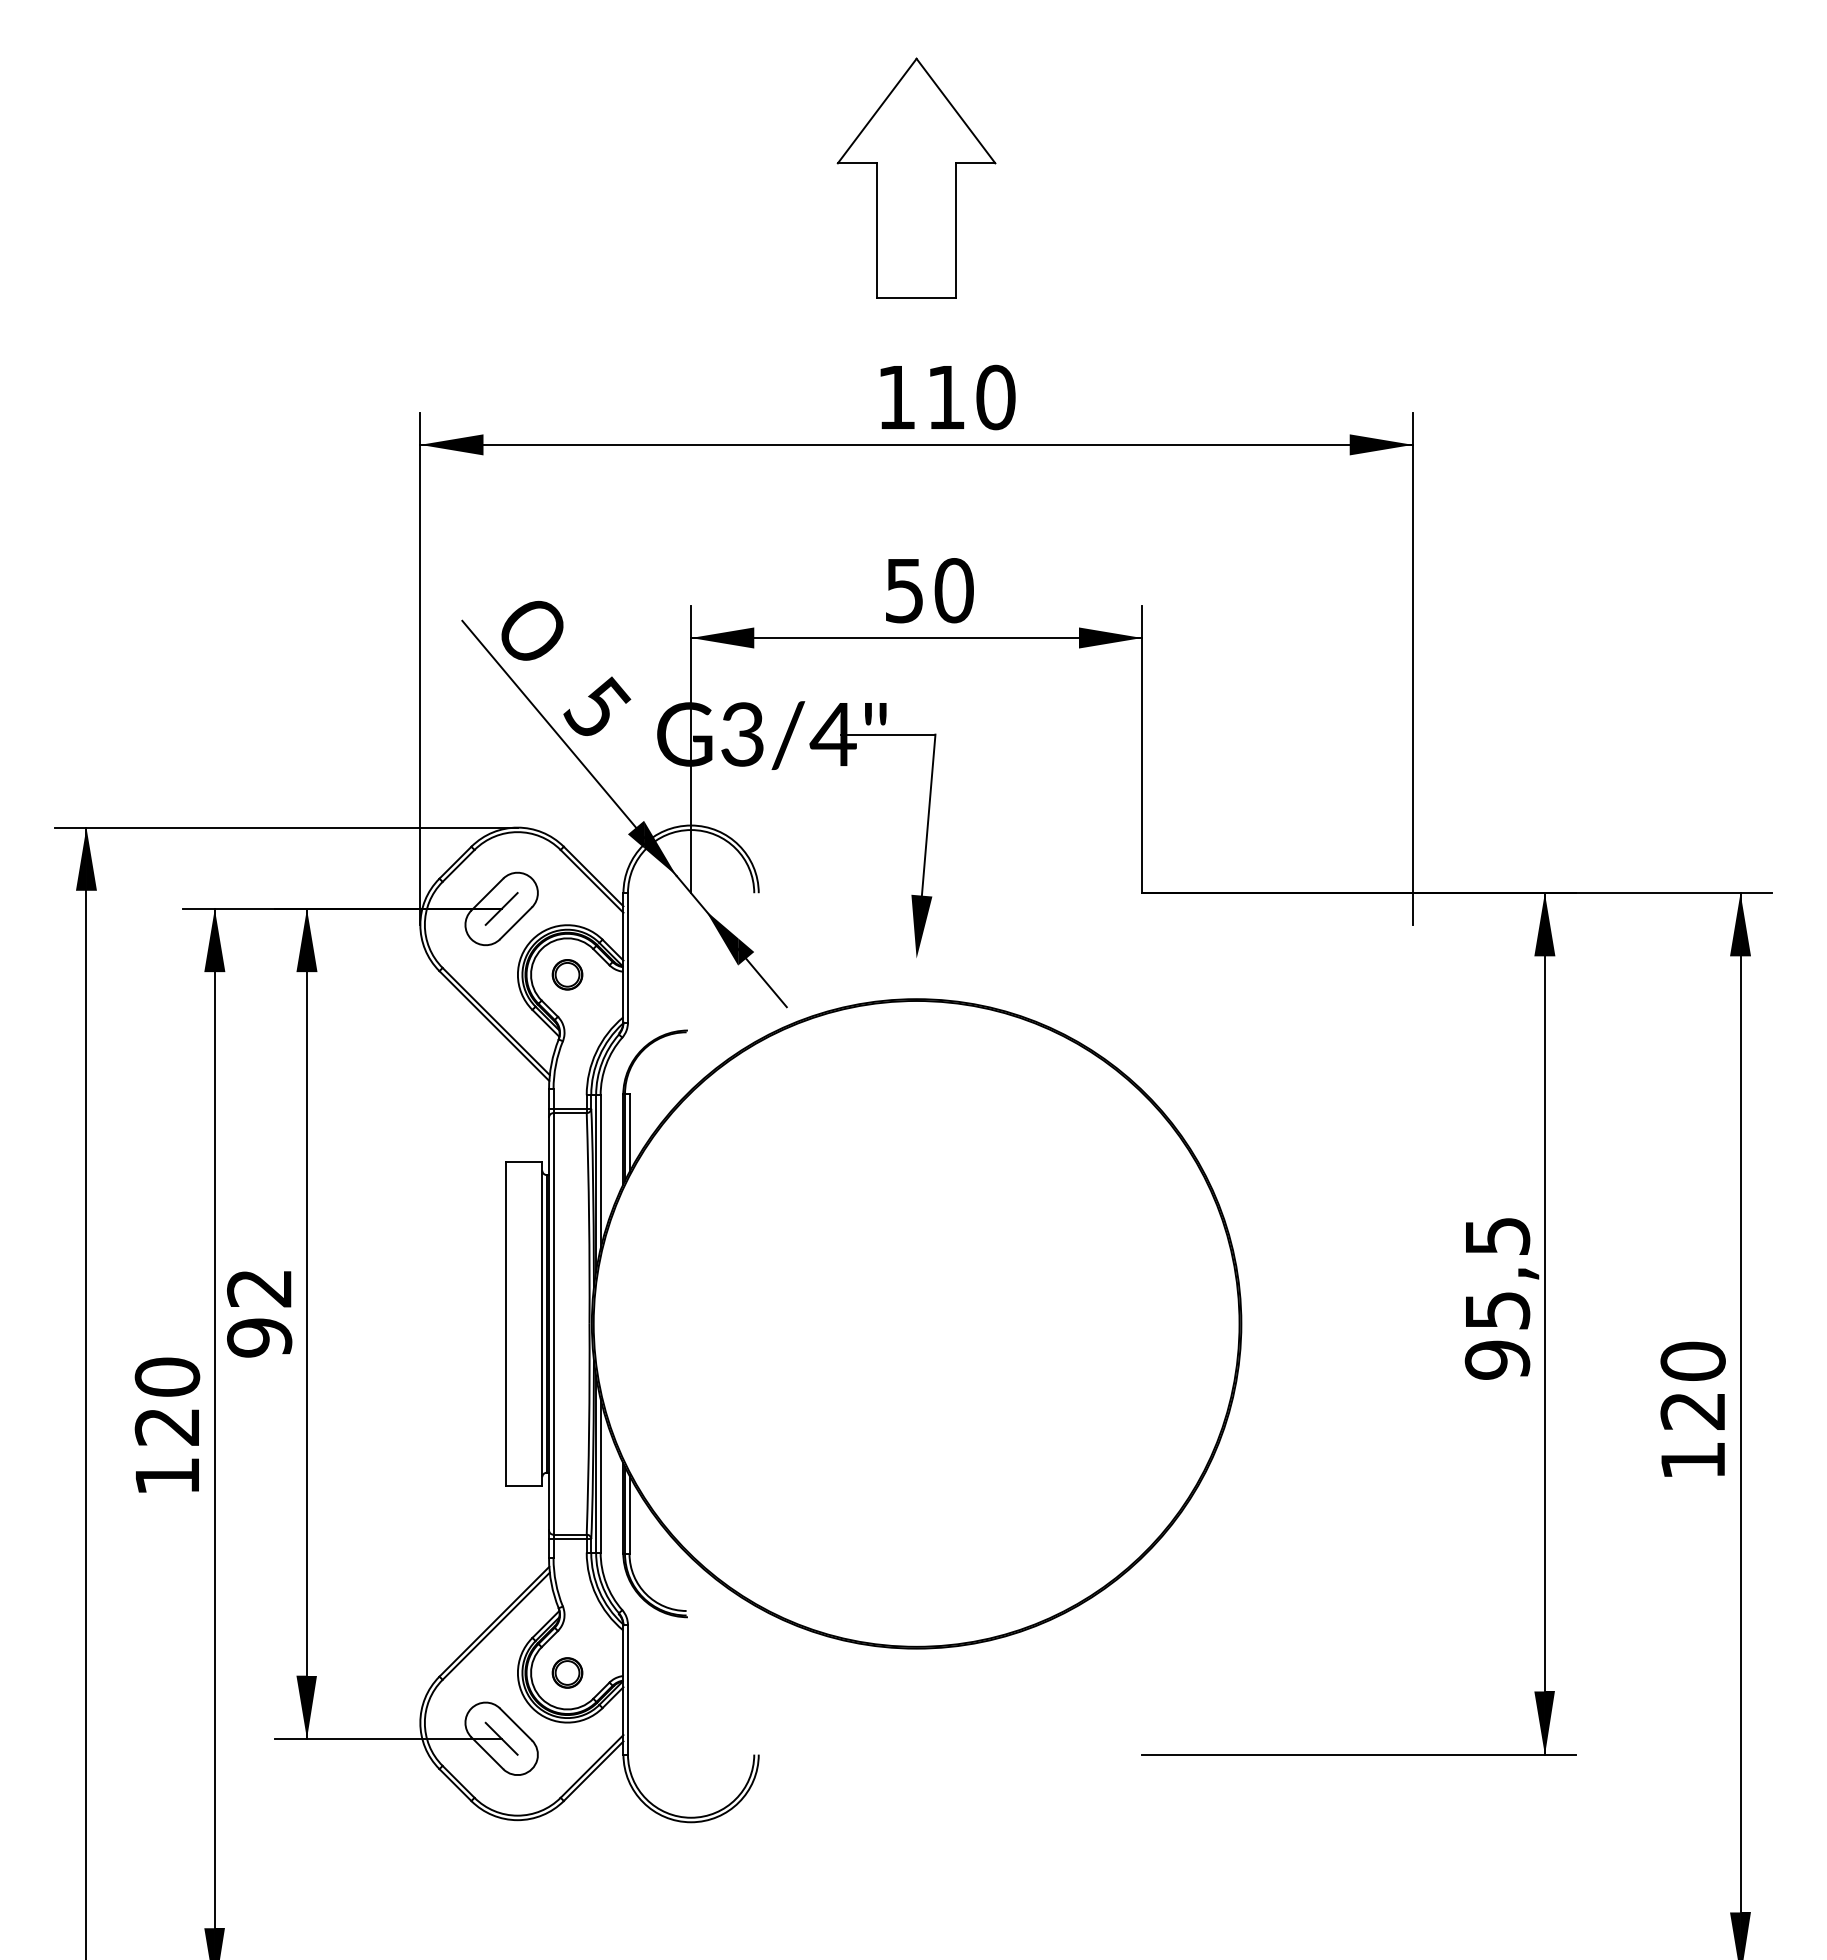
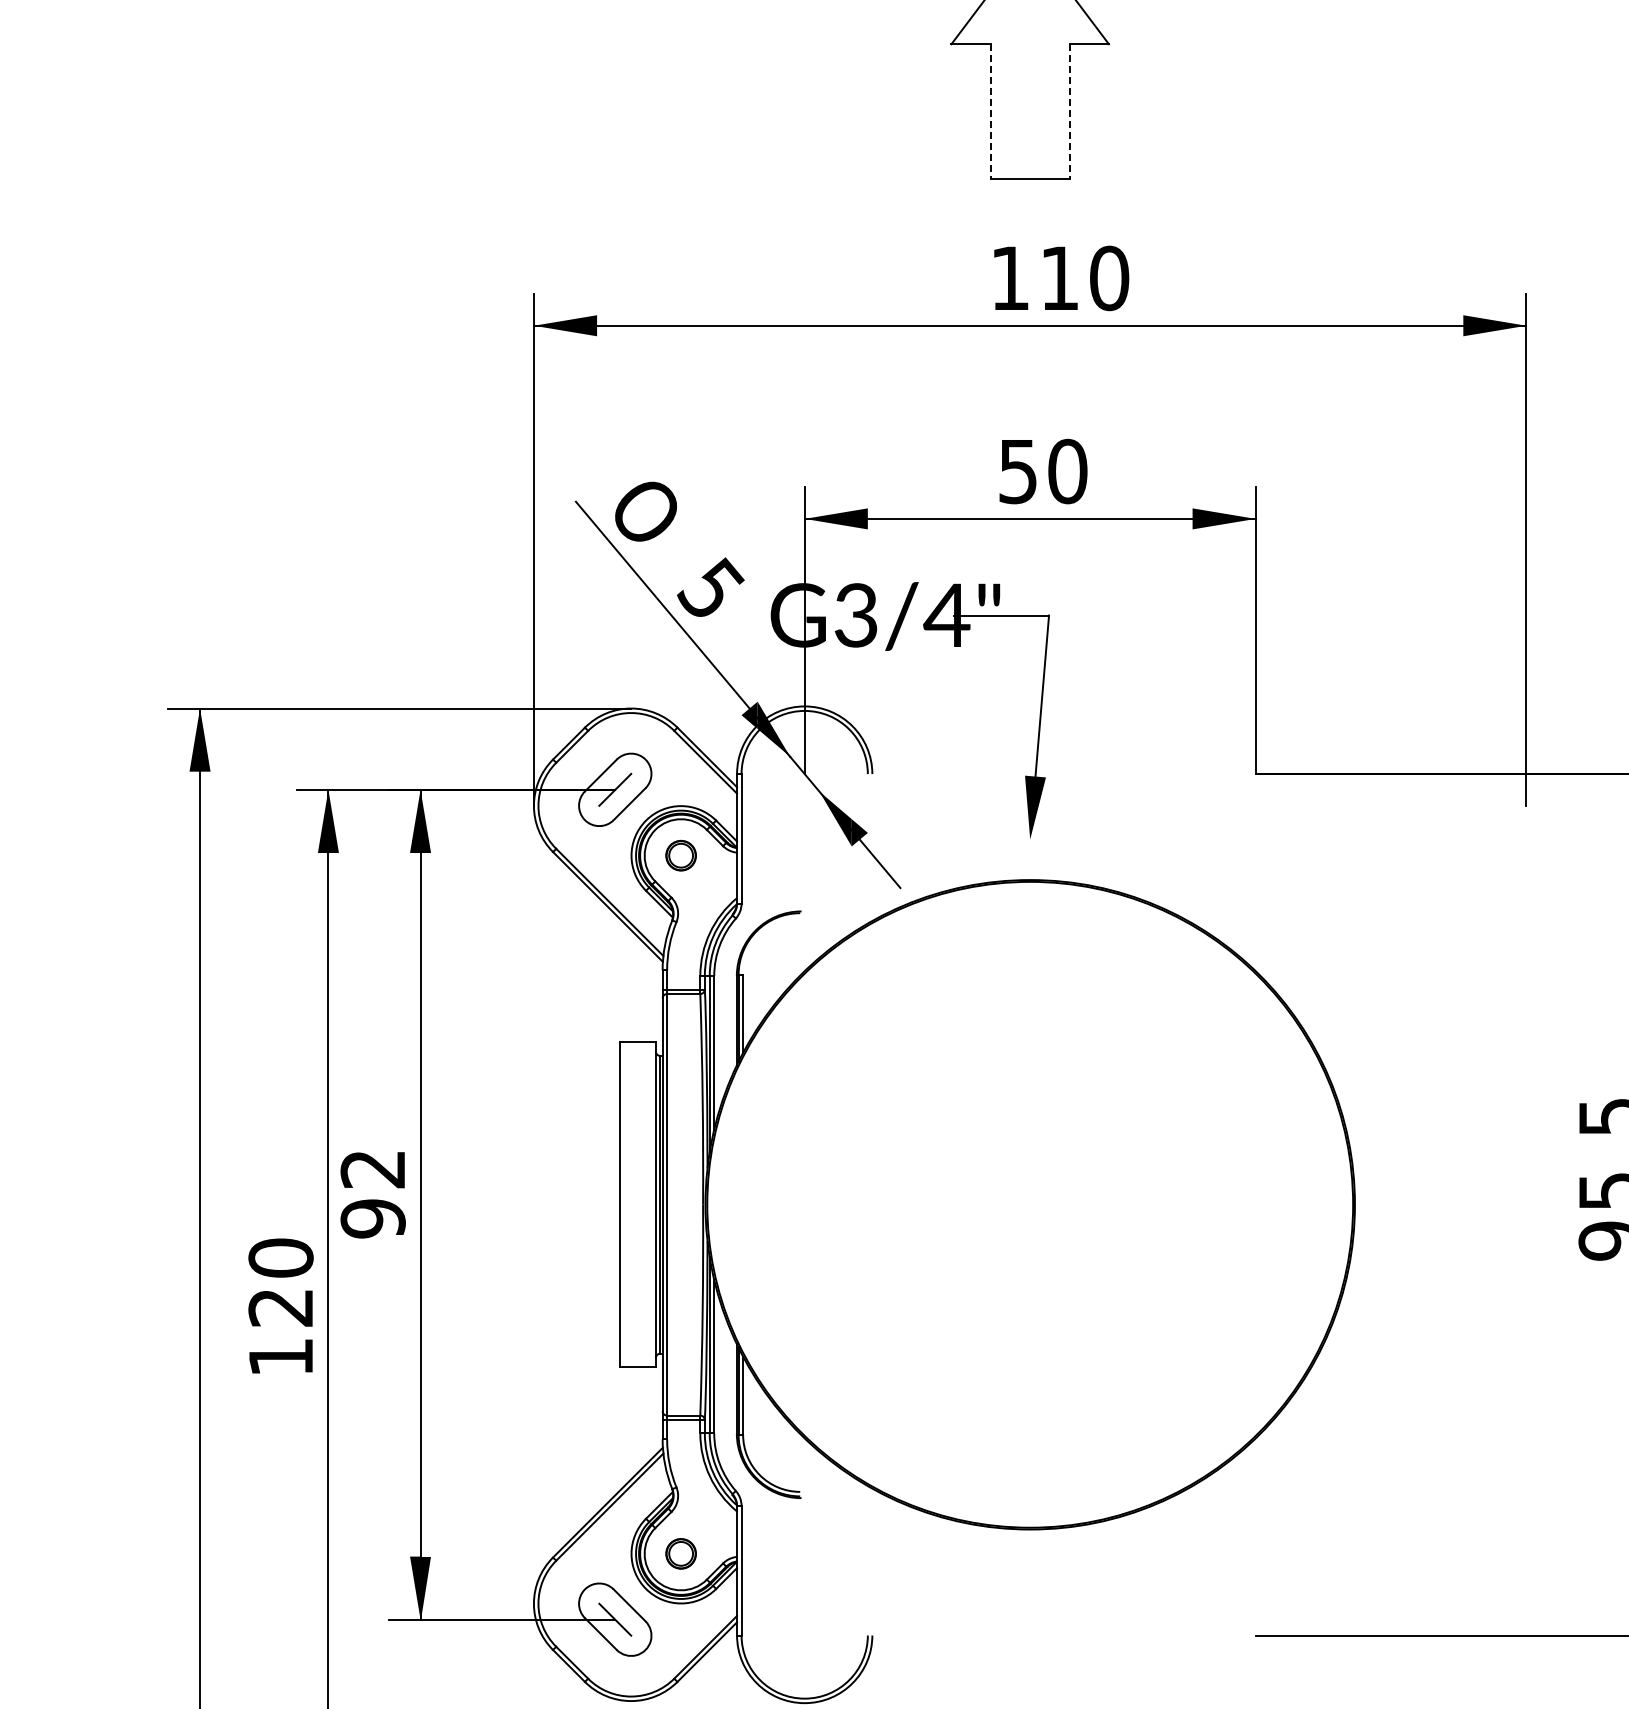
line: (877, 231) -> (991, 112), solid -> dashed
line: (955, 231) -> (1069, 112), solid -> dashed

